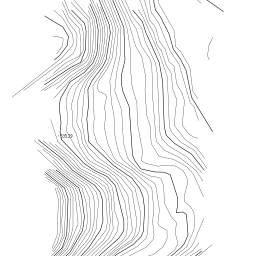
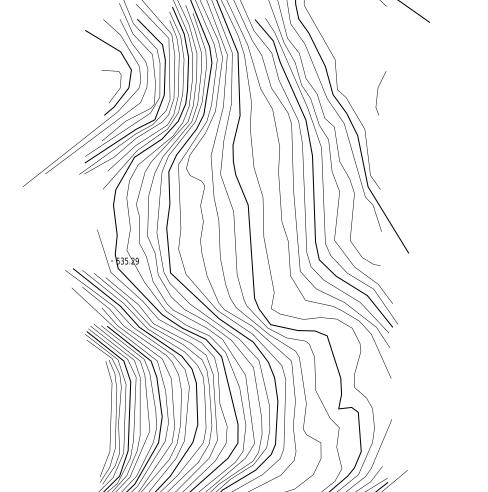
line: (208, 48) -> (377, 93), moved

